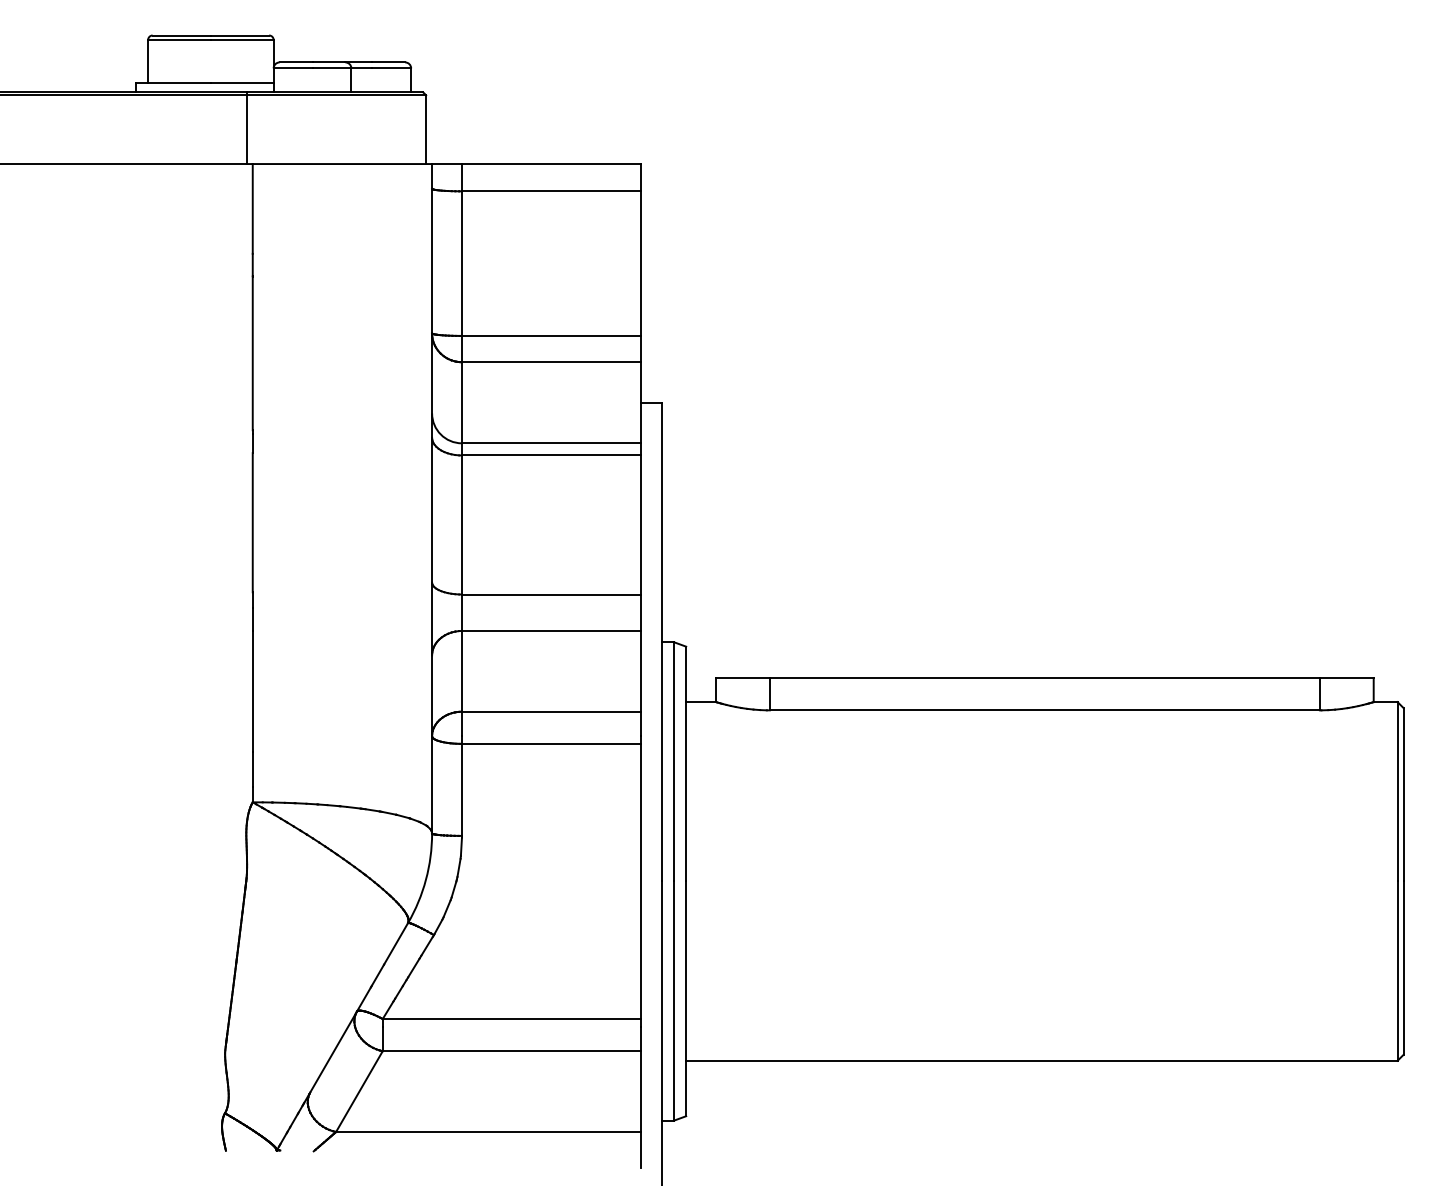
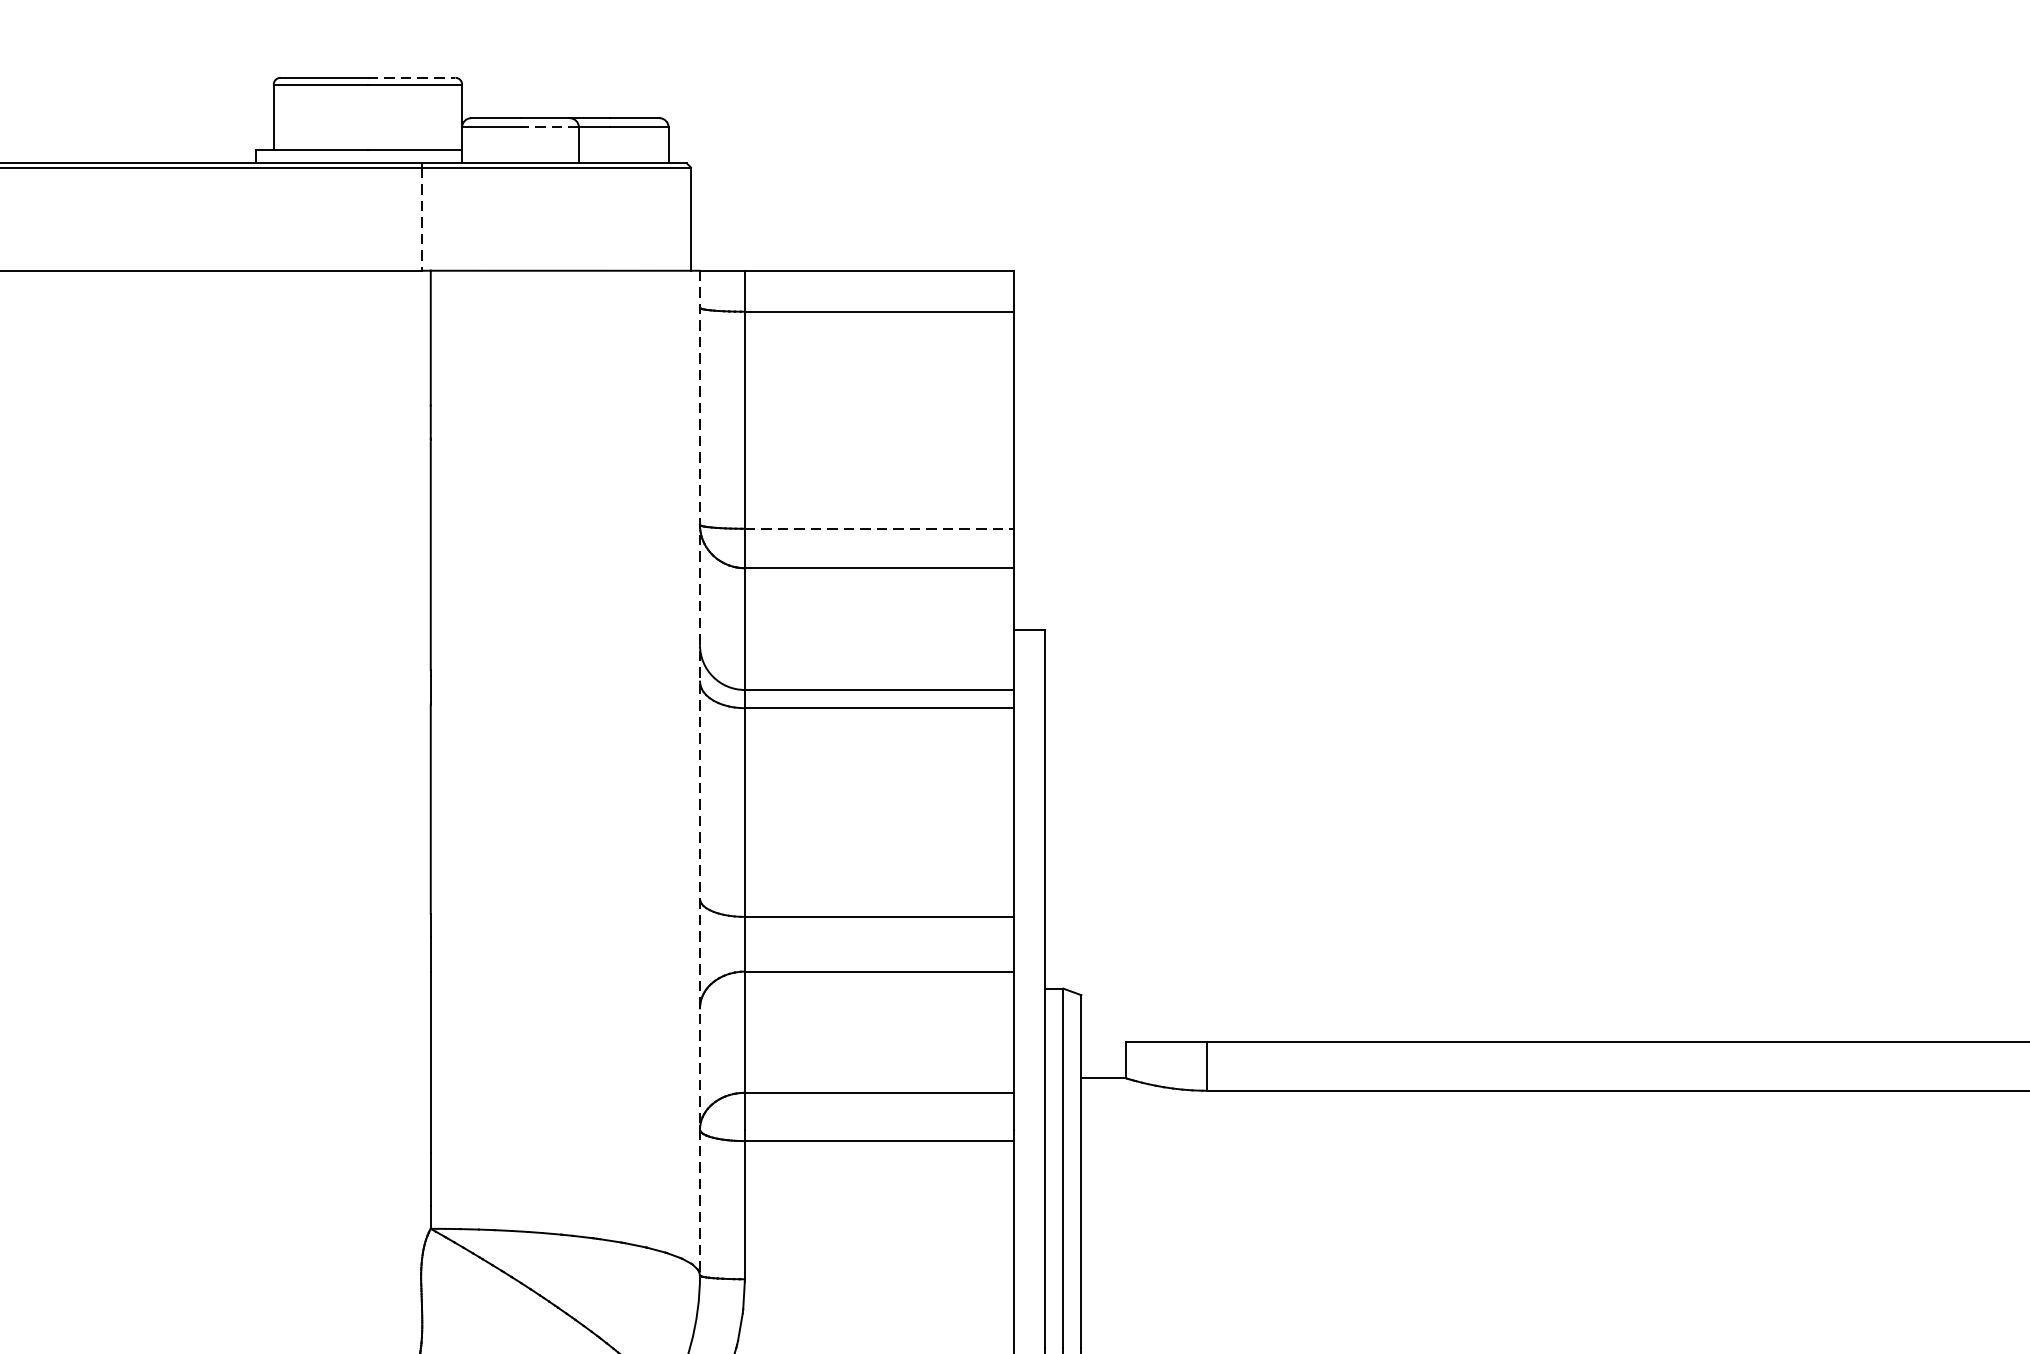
line: (240, 35) -> (412, 77), solid -> dashed
line: (331, 68) -> (548, 127), solid -> dashed
line: (246, 130) -> (421, 220), solid -> dashed
line: (551, 335) -> (879, 528), solid -> dashed
line: (432, 498) -> (700, 772), solid -> dashed

